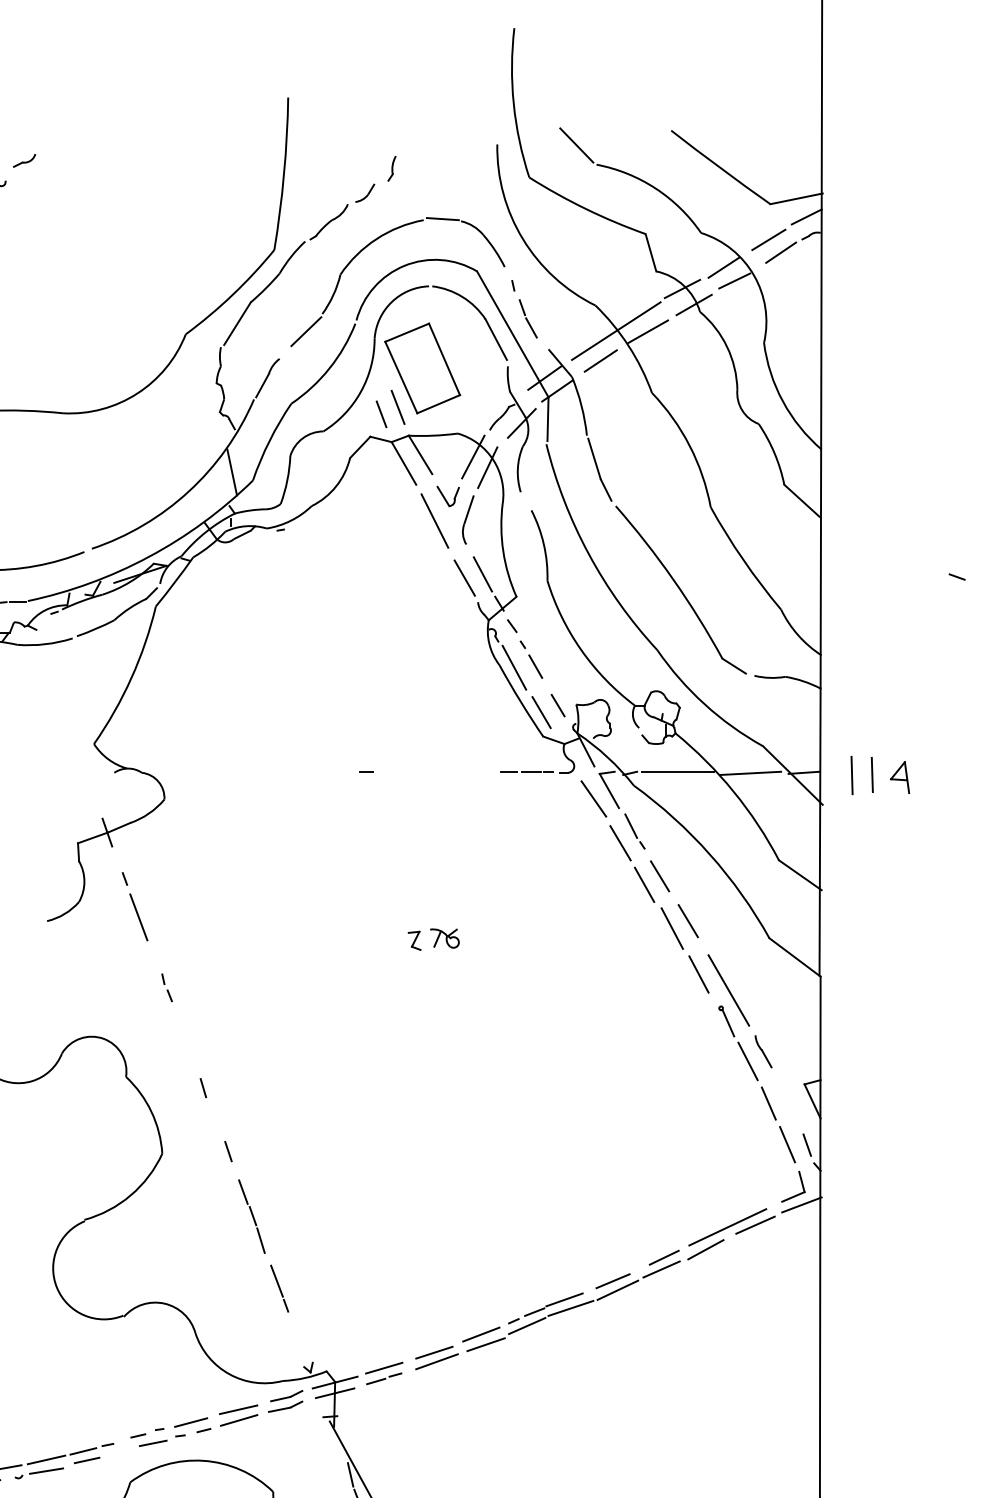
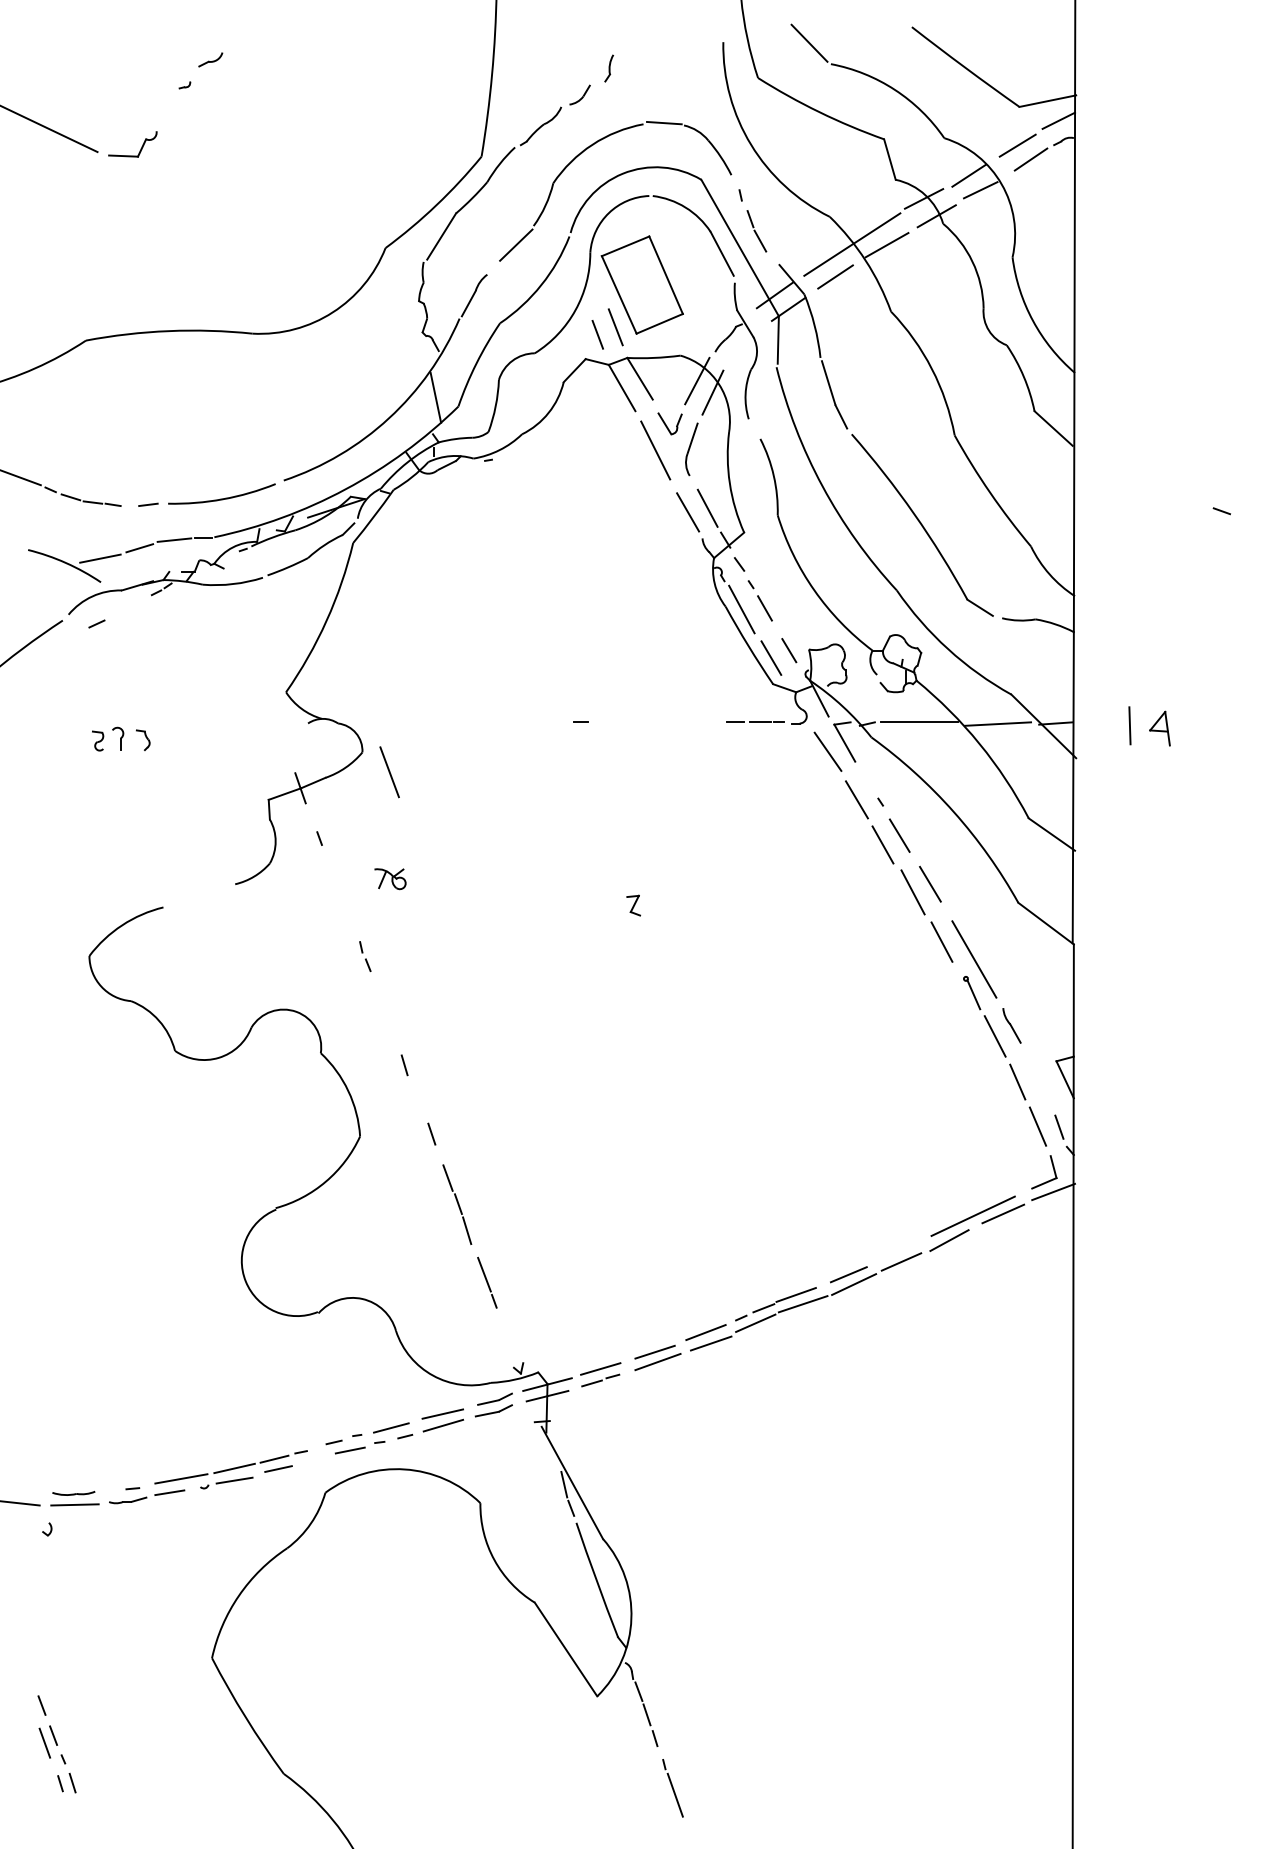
line: (521, 423) -> (749, 344), removed
line: (851, 775) -> (1107, 726), removed
line: (631, 826) -> (868, 781), removed
line: (138, 917) -> (389, 772), moved
part: (444, 938) -> (390, 879), moved
line: (664, 1257) -> (904, 1248), removed

